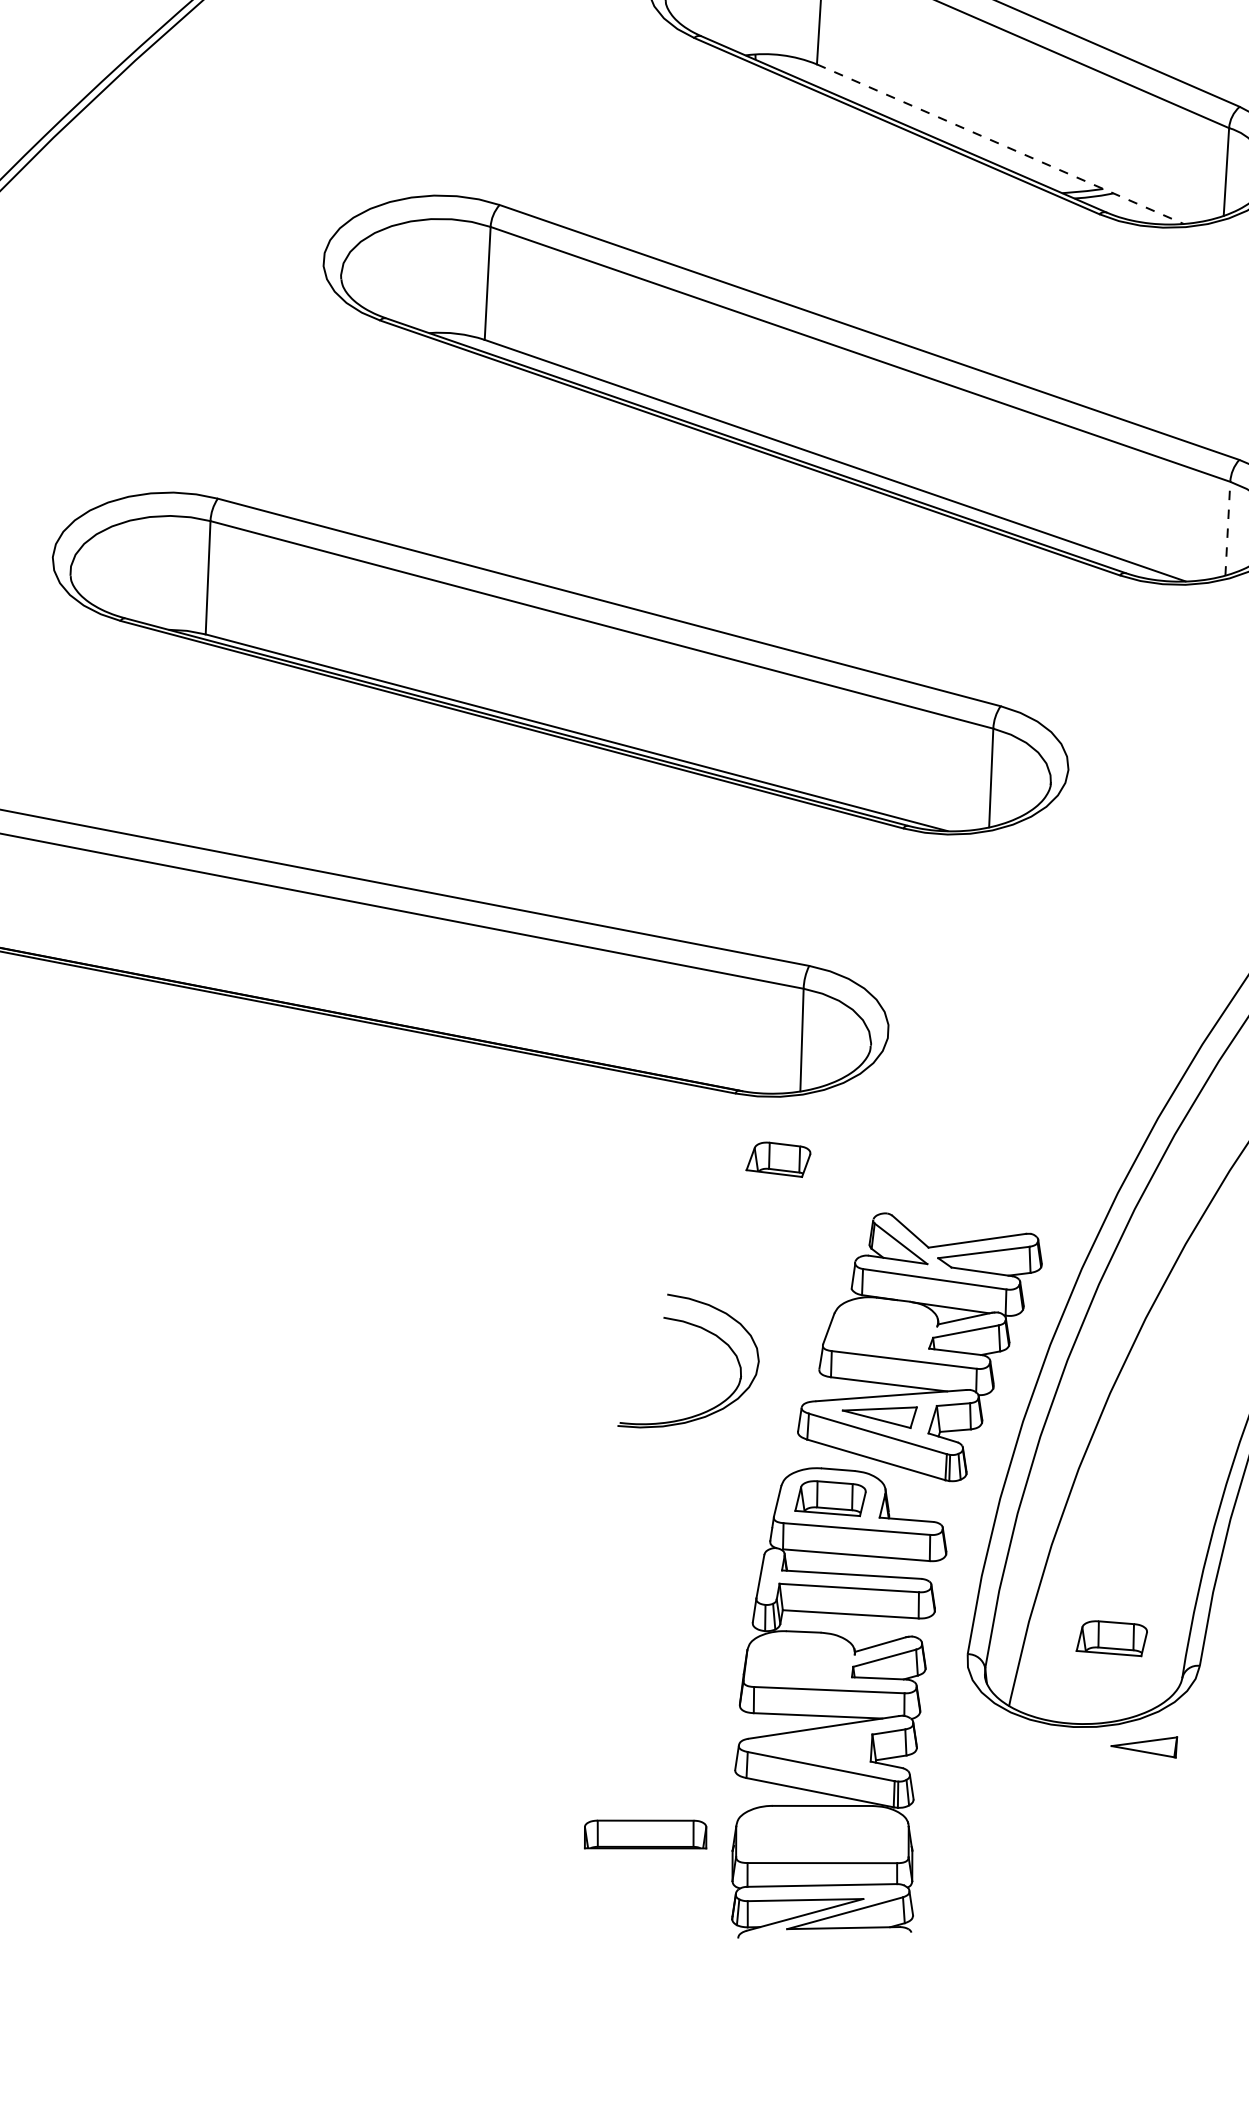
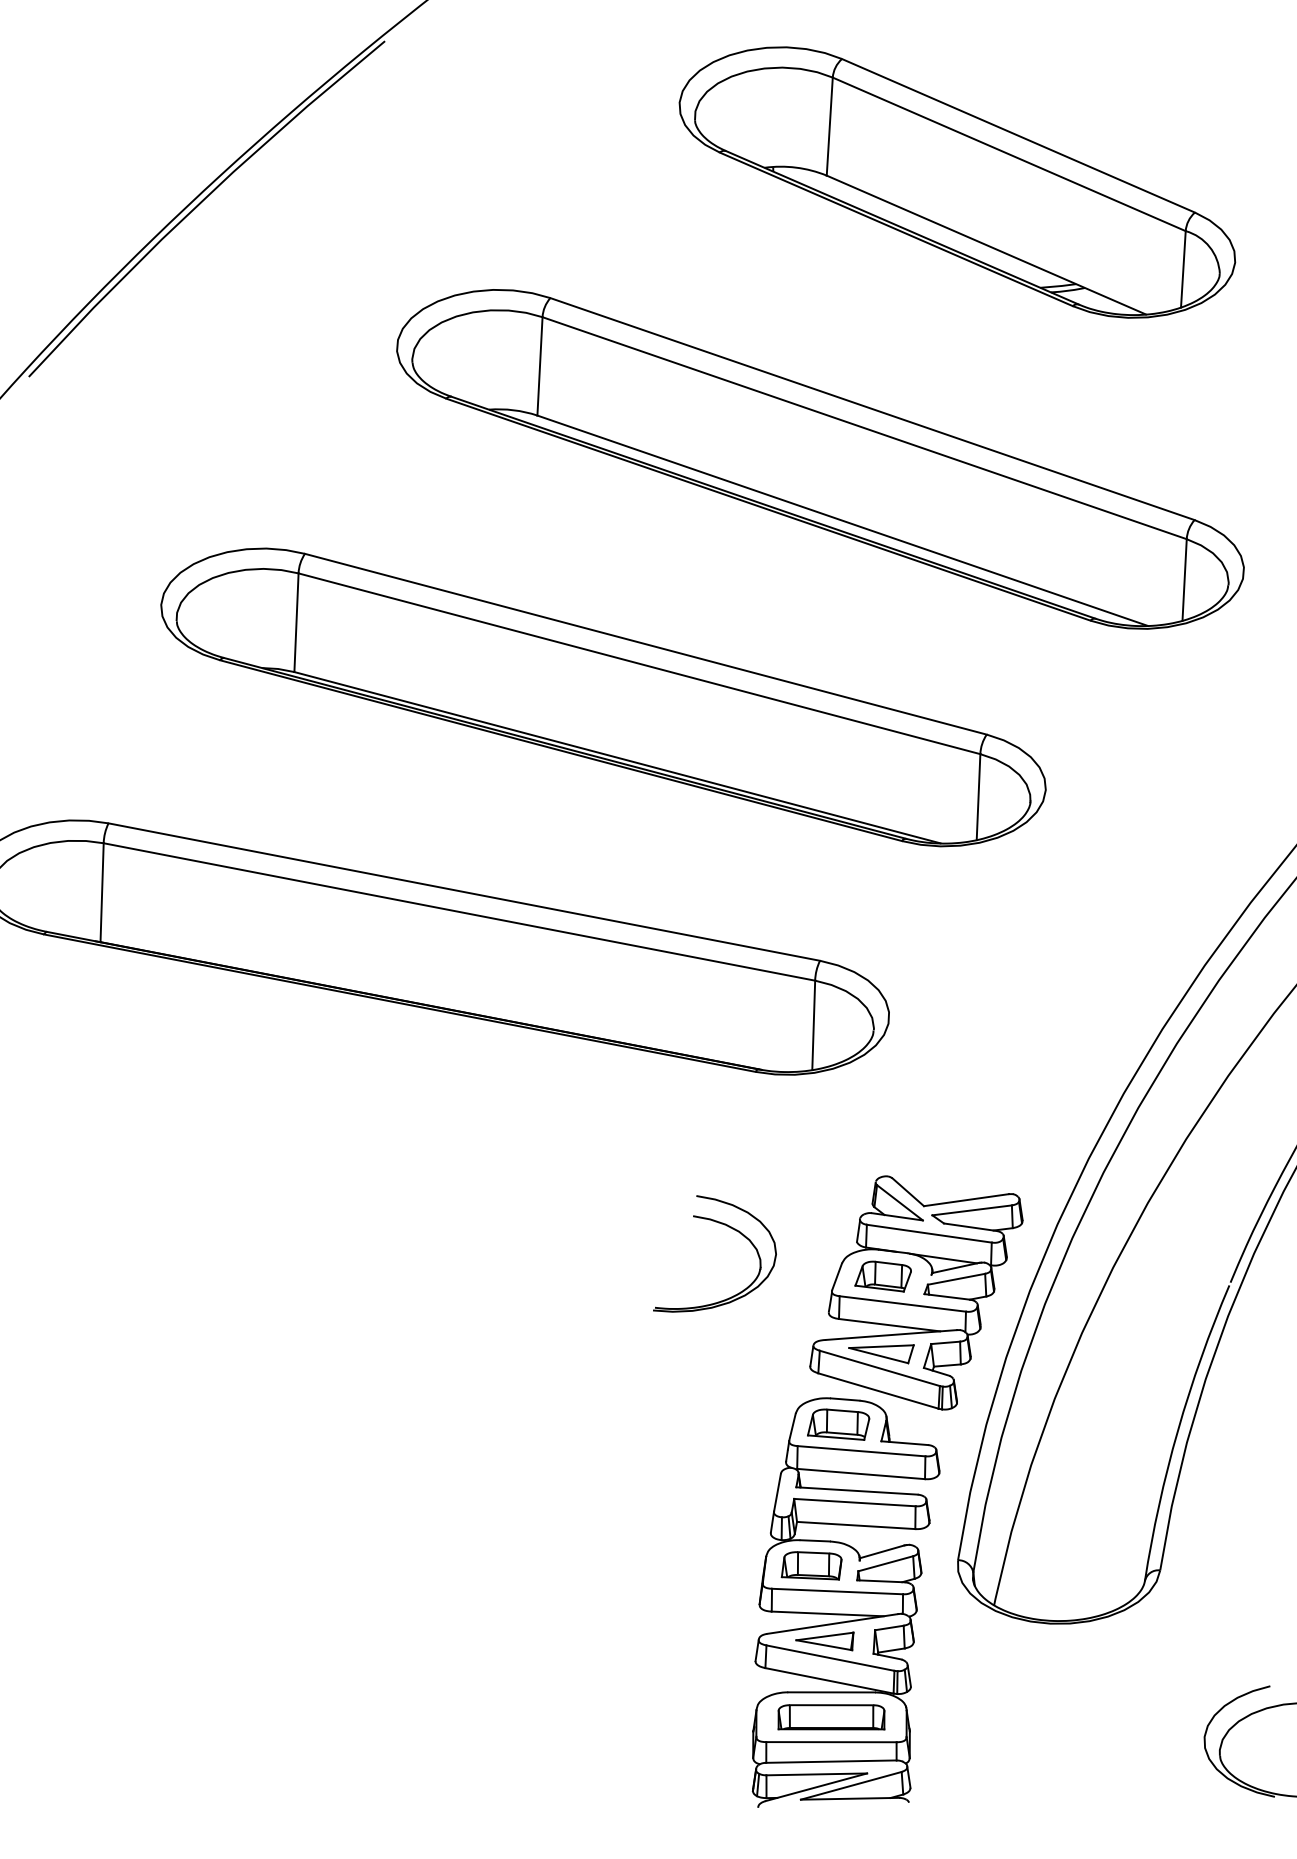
line: (1000, 144) -> (986, 245), dashed -> solid
line: (1227, 529) -> (1184, 580), dashed -> solid
part: (777, 1159) -> (882, 1276), moved
part: (704, 1330) -> (728, 1227), moved
part: (1111, 1638) -> (1083, 1546), removed
part: (799, 1660) -> (811, 1565), added
part: (1143, 1747) -> (824, 1641), moved
part: (645, 1834) -> (831, 1717), moved

